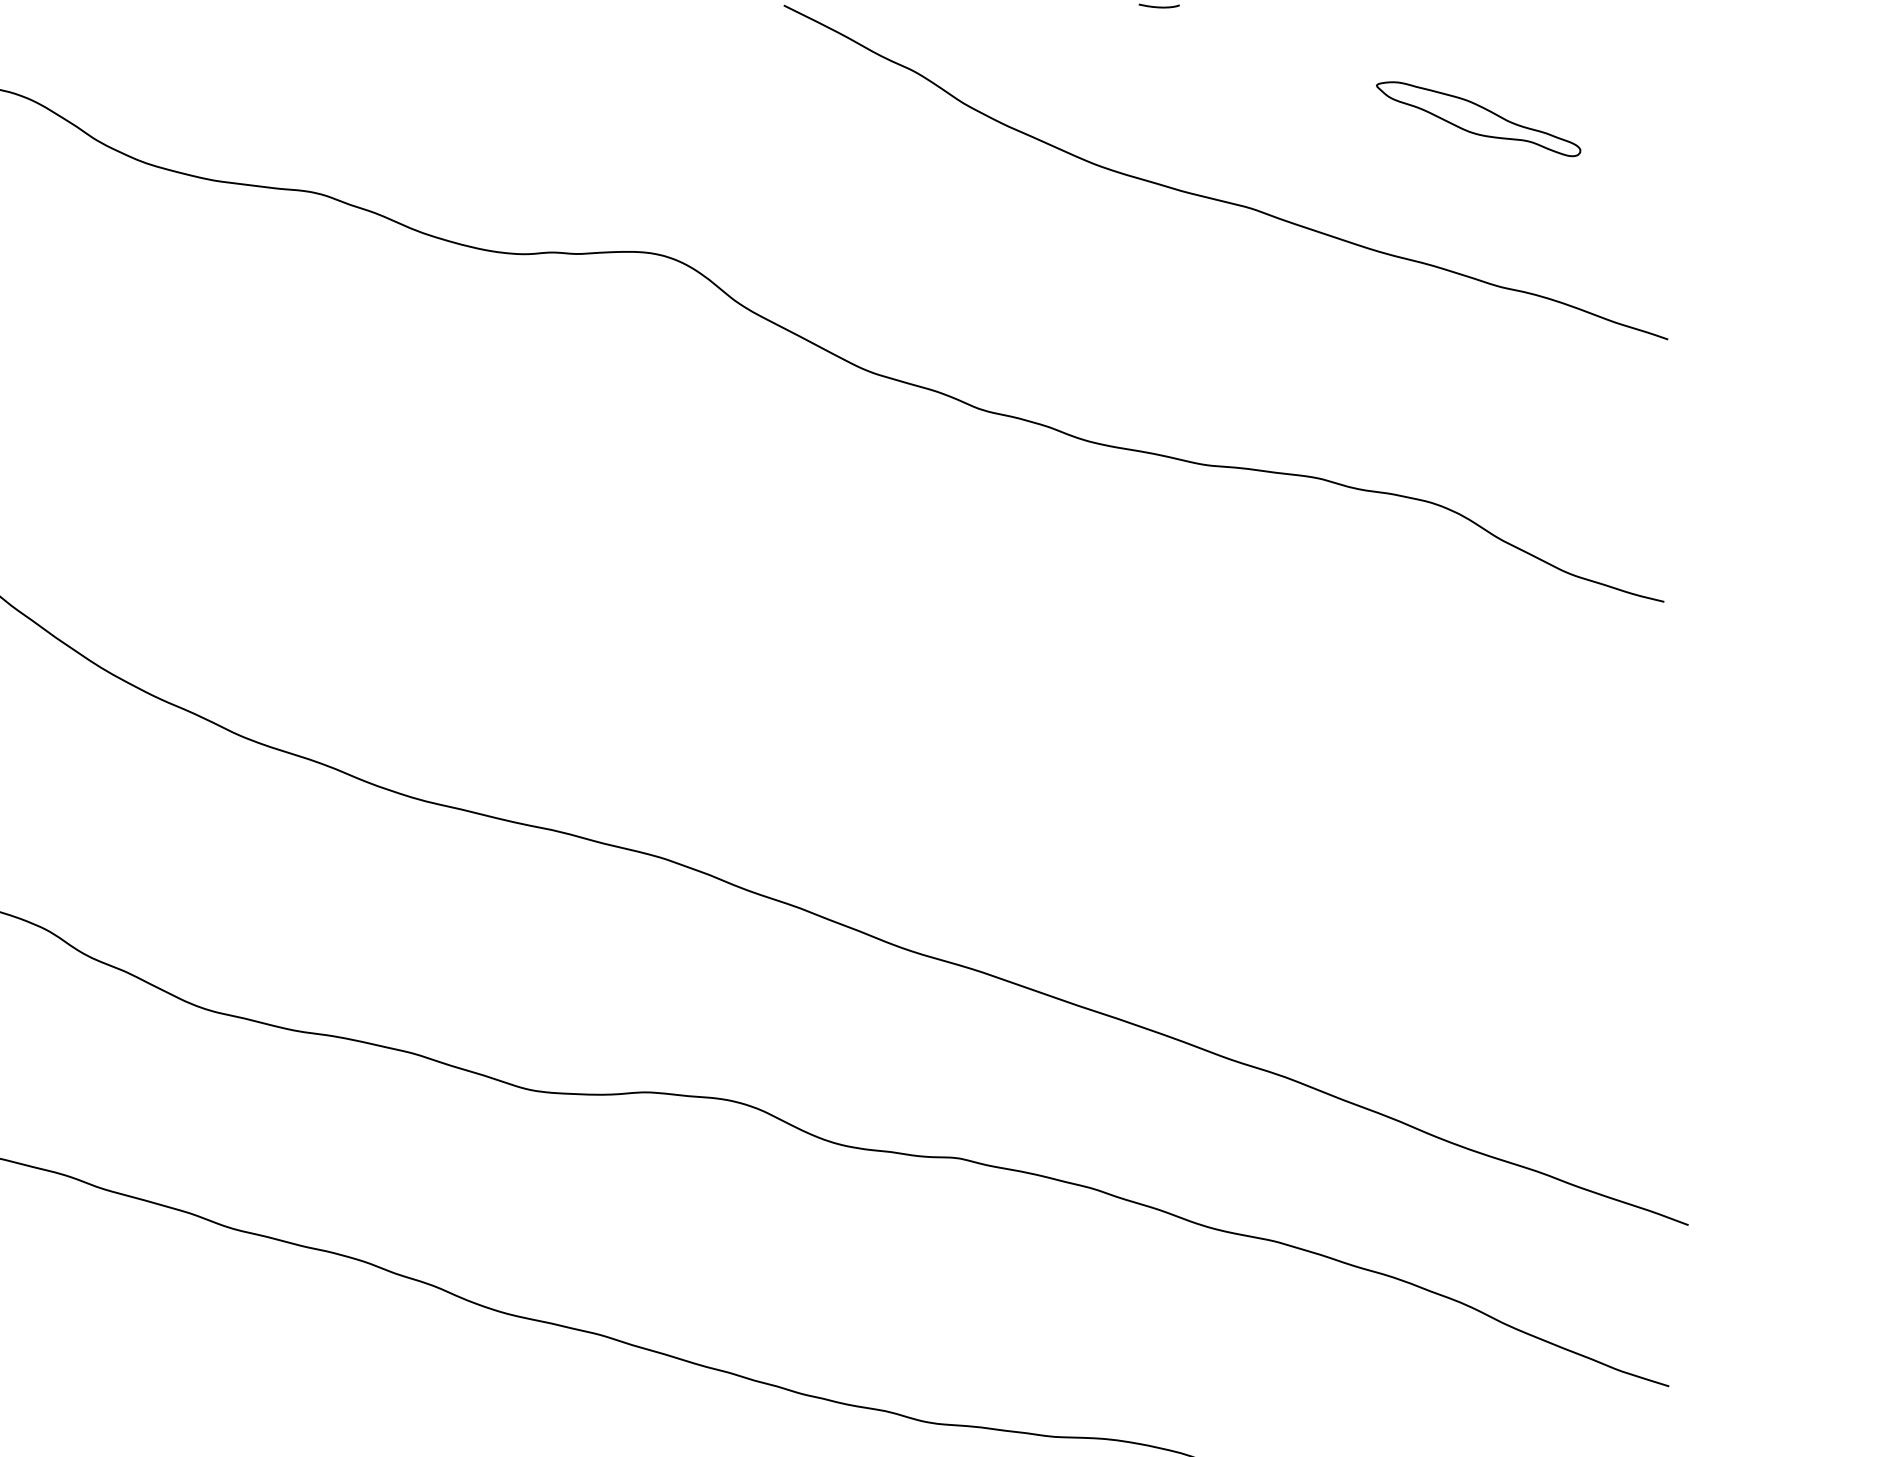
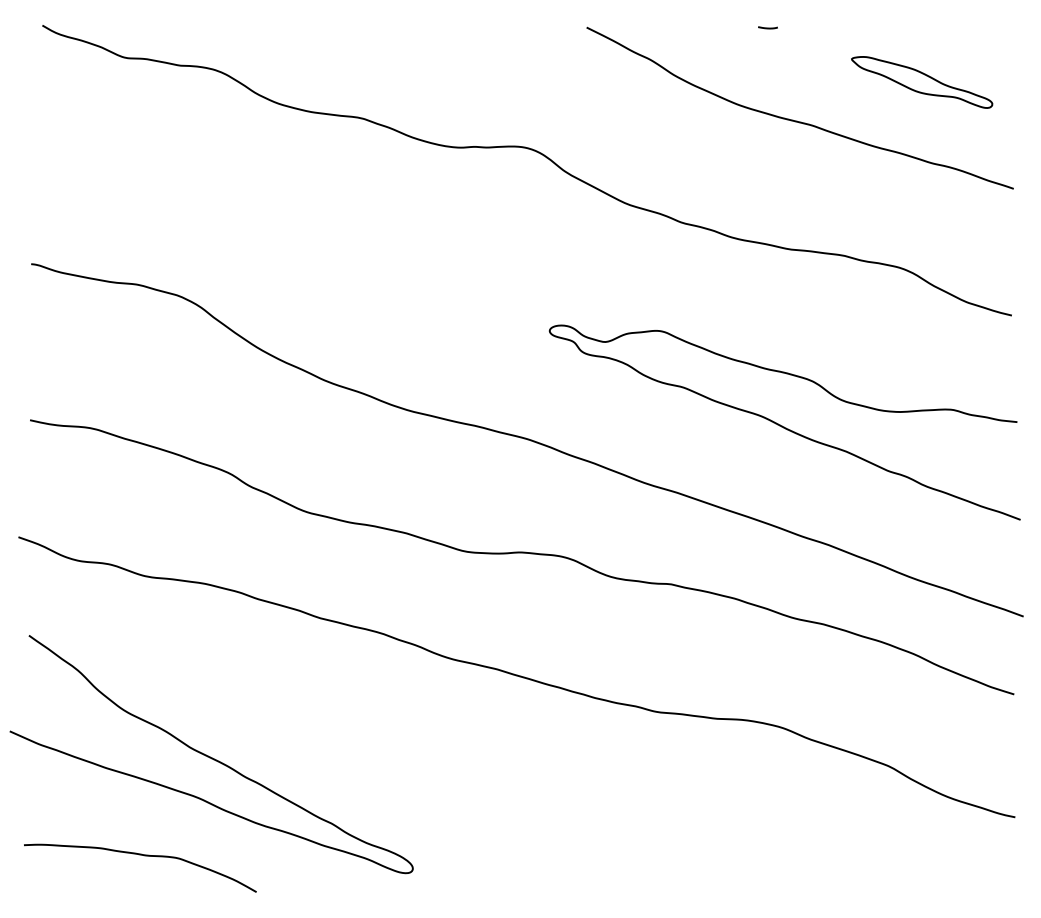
part: (1479, 119) -> (922, 82), size x1.43
curve: (1189, 829) -> (782, 425), added

